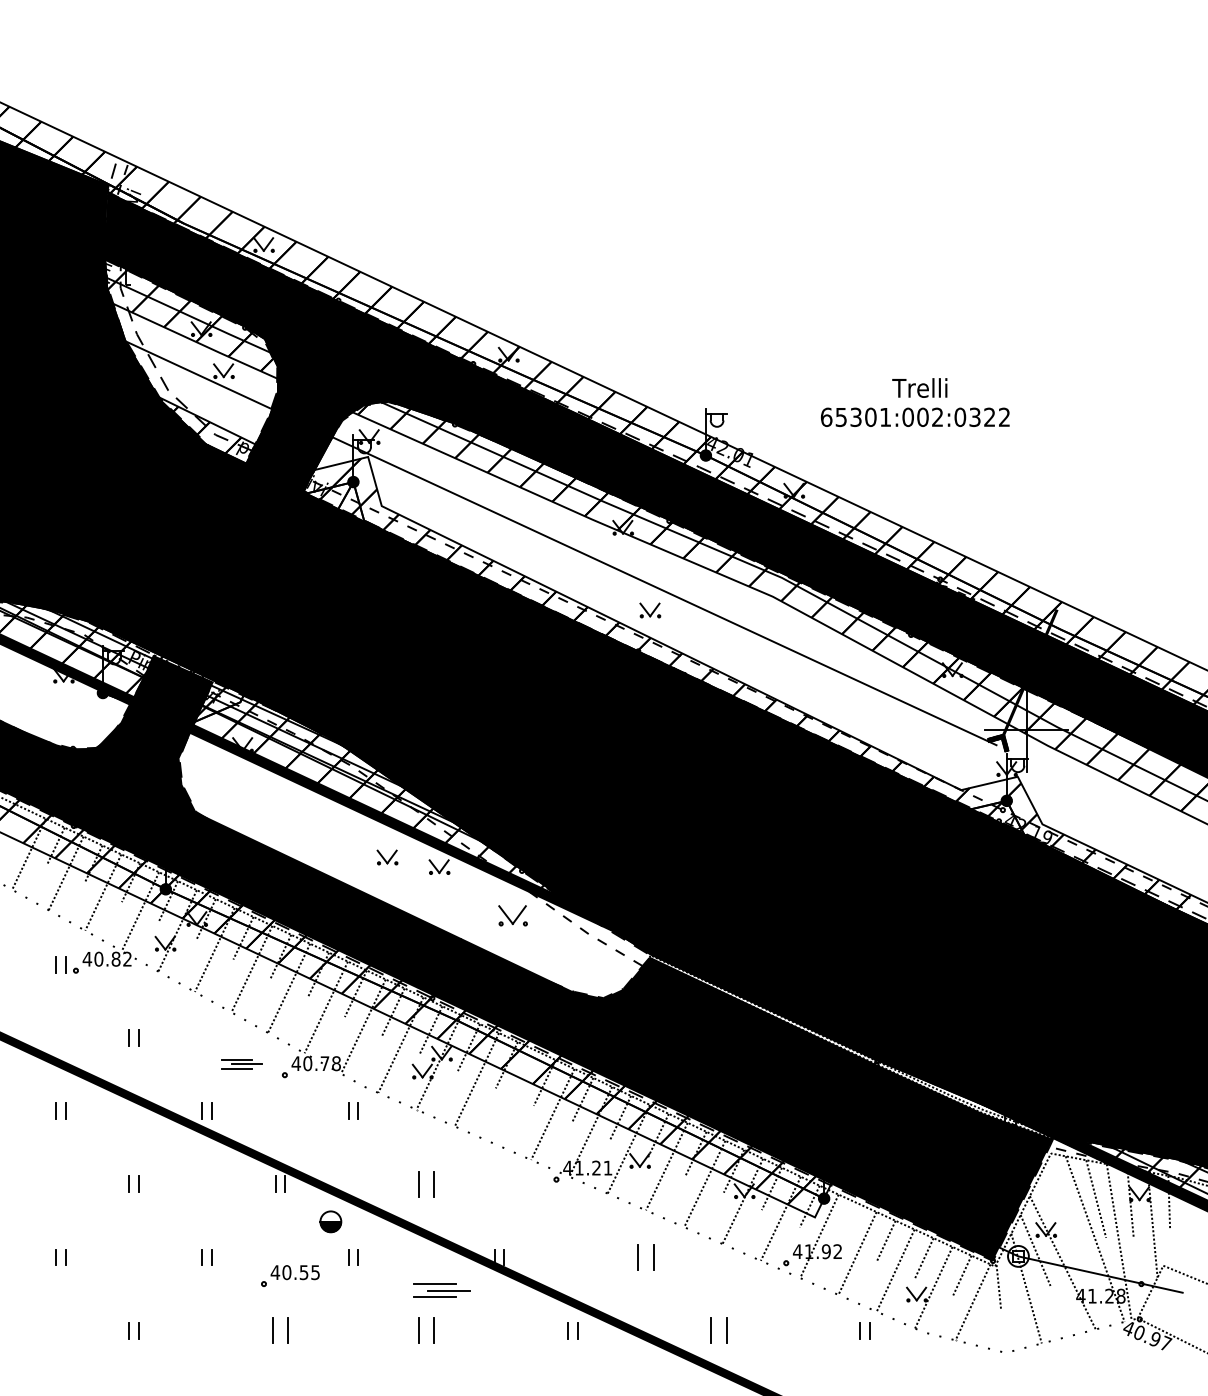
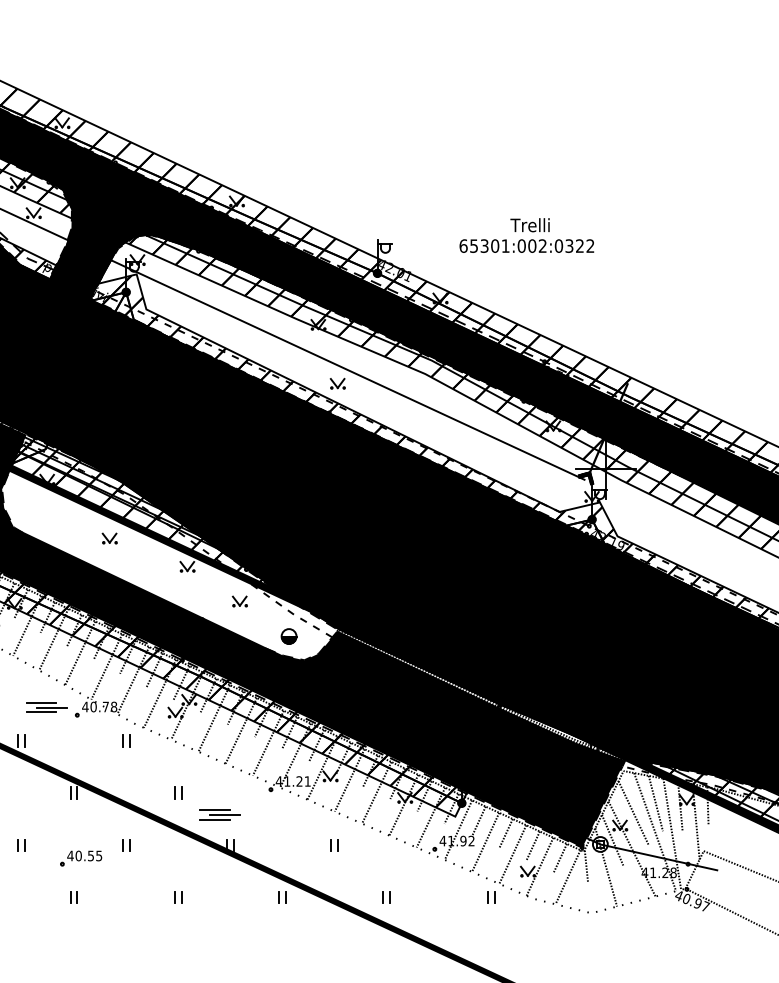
part: (387, 857) -> (109, 538), moved
part: (512, 915) -> (239, 601), size x0.71
part: (241, 1064) -> (46, 707), size x1.43
line: (514, 1097) -> (241, 731), added
part: (426, 1183) -> (178, 792), size x0.62
line: (1064, 1212) -> (633, 813), added
part: (330, 1221) -> (288, 636), moved
line: (847, 1223) -> (478, 820), added
part: (645, 1257) -> (334, 845), size x0.62
part: (441, 1290) -> (219, 814), moved
part: (280, 1330) -> (74, 897), size x0.62
part: (426, 1330) -> (178, 897), size x0.62
part: (718, 1330) -> (386, 897), size x0.62

